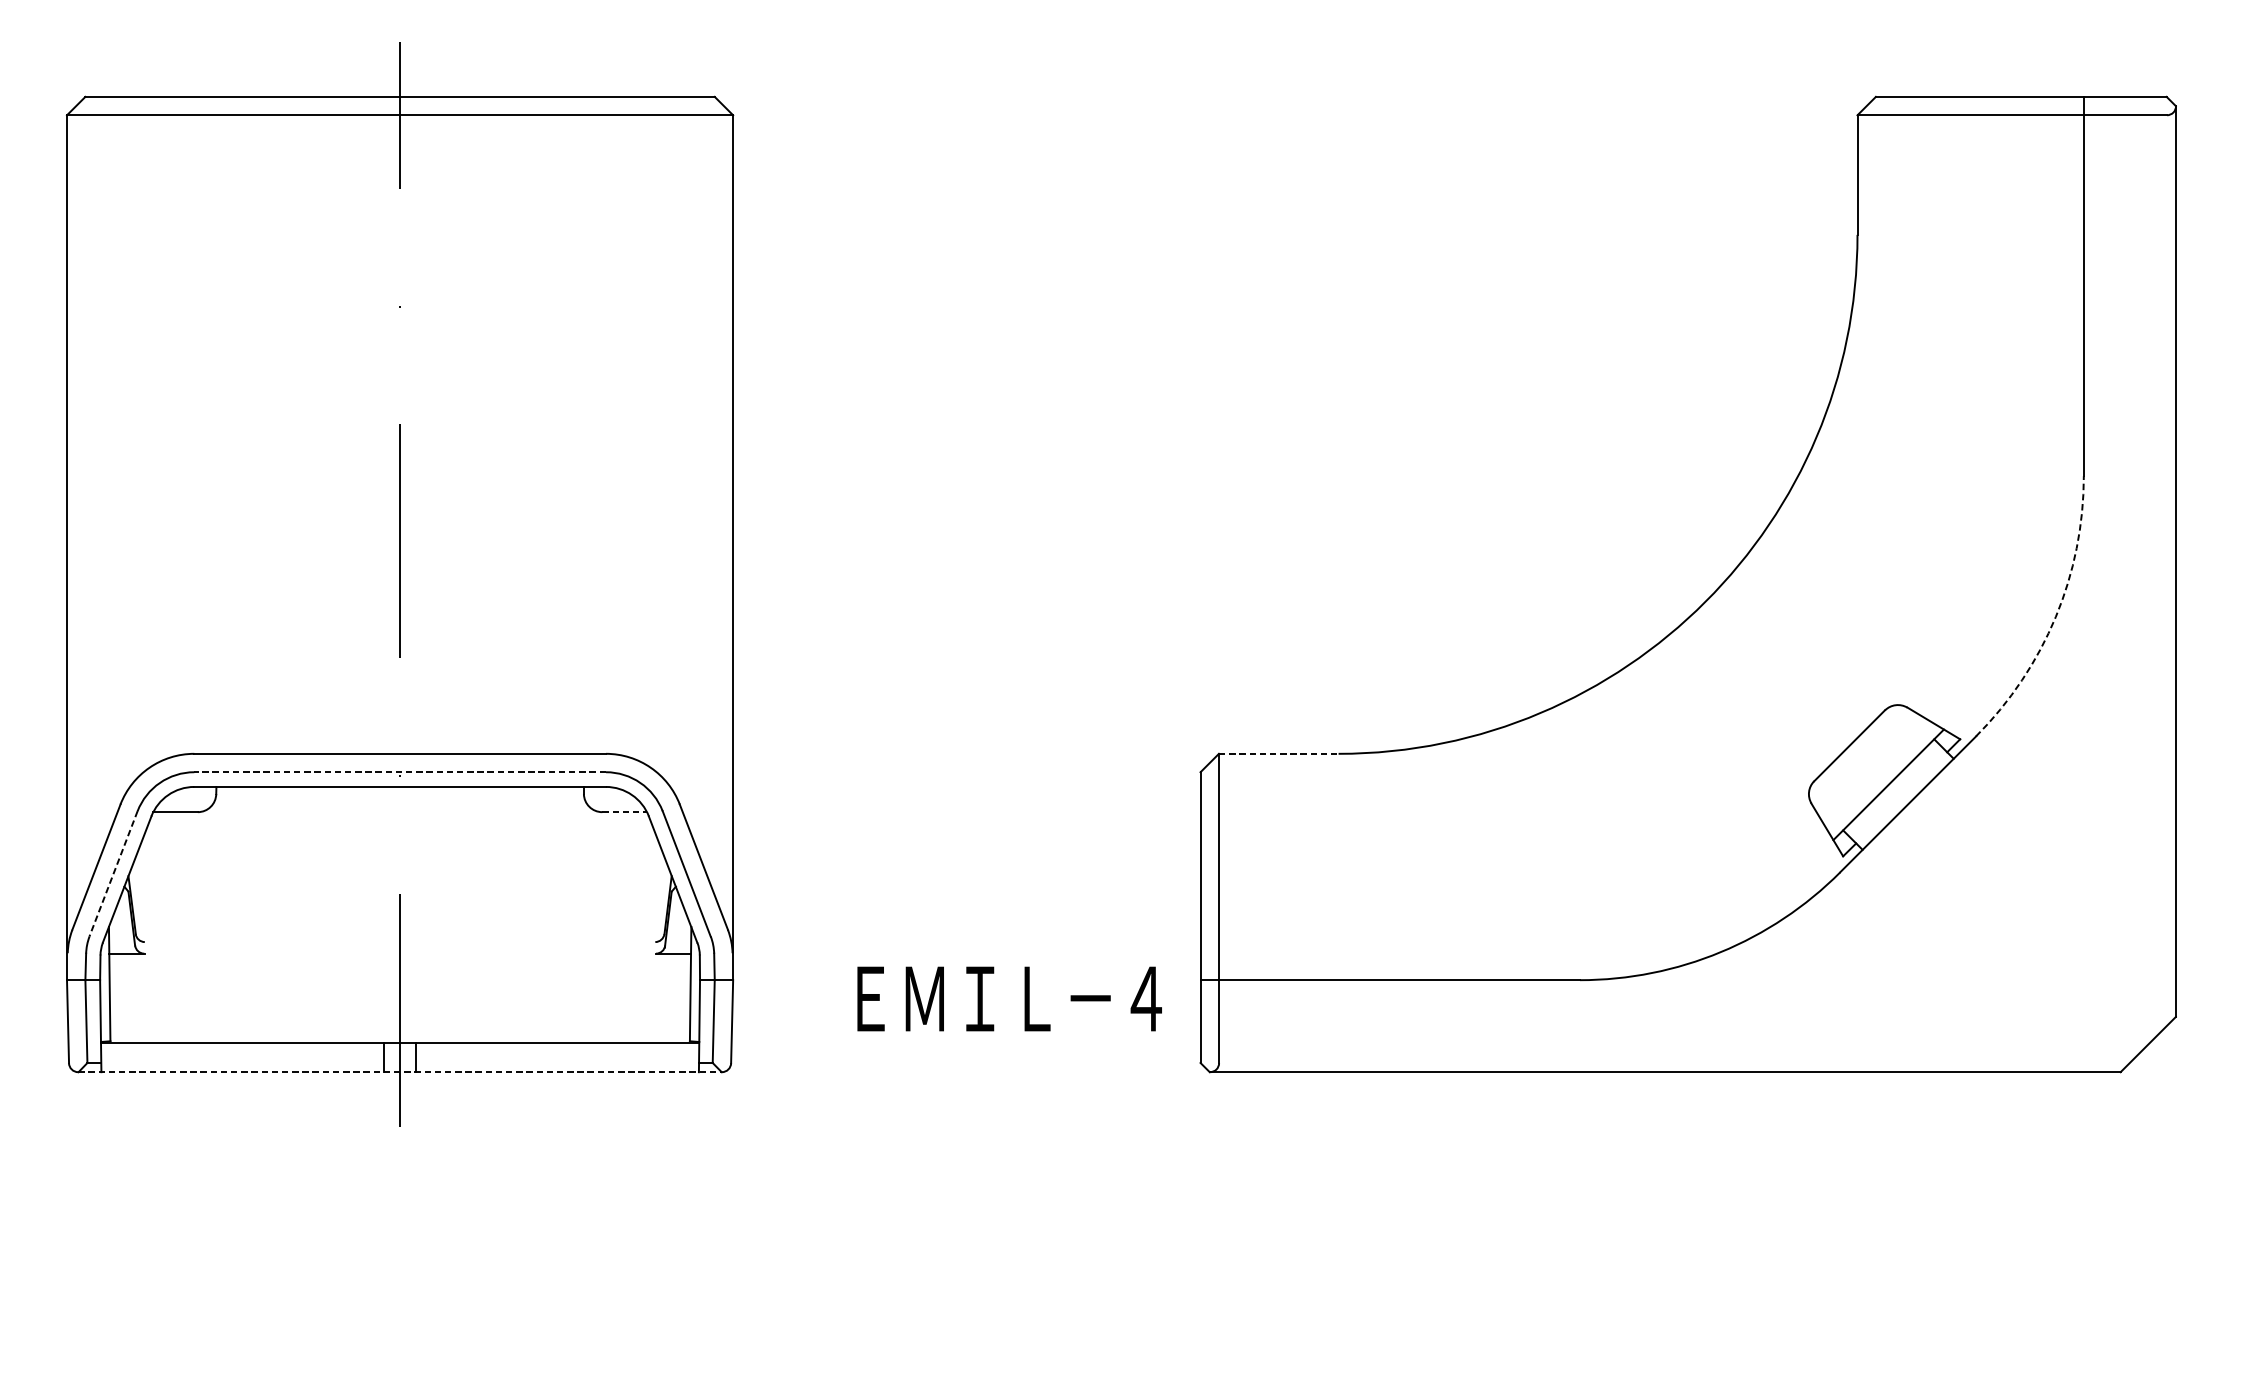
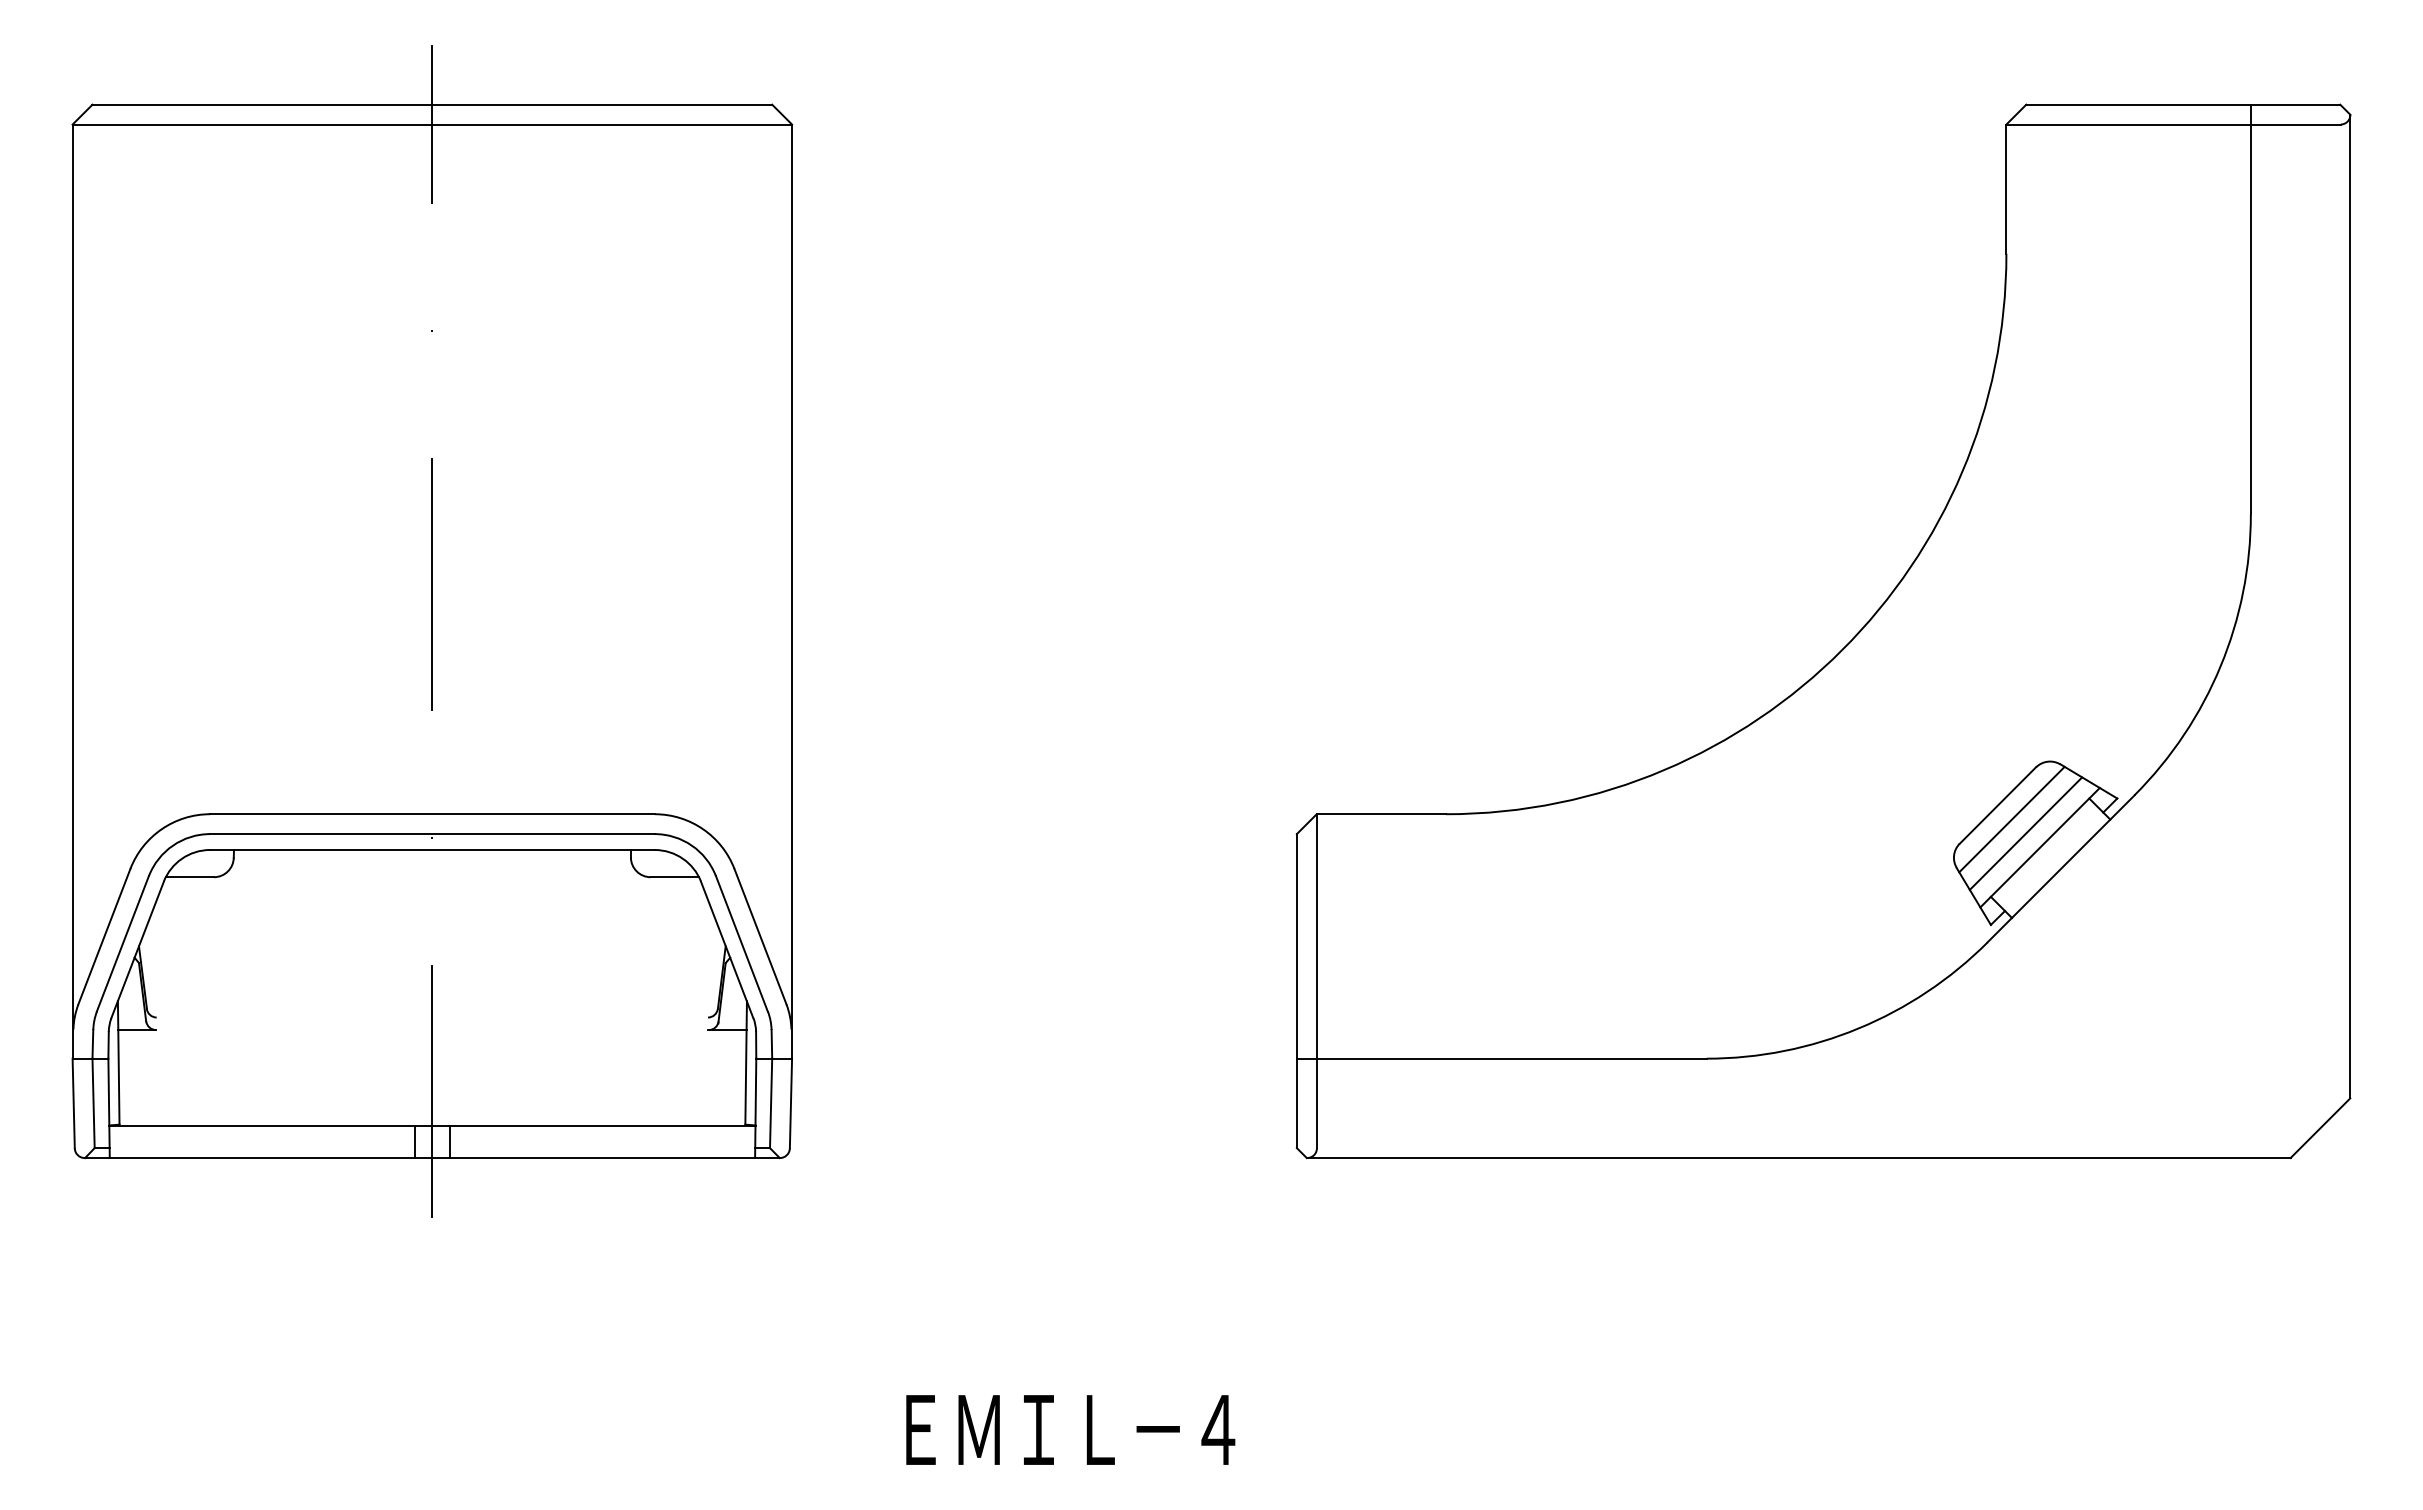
arc: (2055, 617) -> (2220, 666), dashed -> solid
line: (1278, 754) -> (1381, 814), dashed -> solid
line: (1862, 758) -> (2011, 819), added
line: (1875, 771) -> (2025, 833), added
line: (399, 772) -> (431, 834), dashed -> solid
line: (625, 812) -> (675, 877), dashed -> solid
line: (113, 873) -> (122, 943), dashed -> solid
text: (1009, 998) -> (1070, 1429), moved
line: (400, 1072) -> (432, 1158), dashed -> solid

